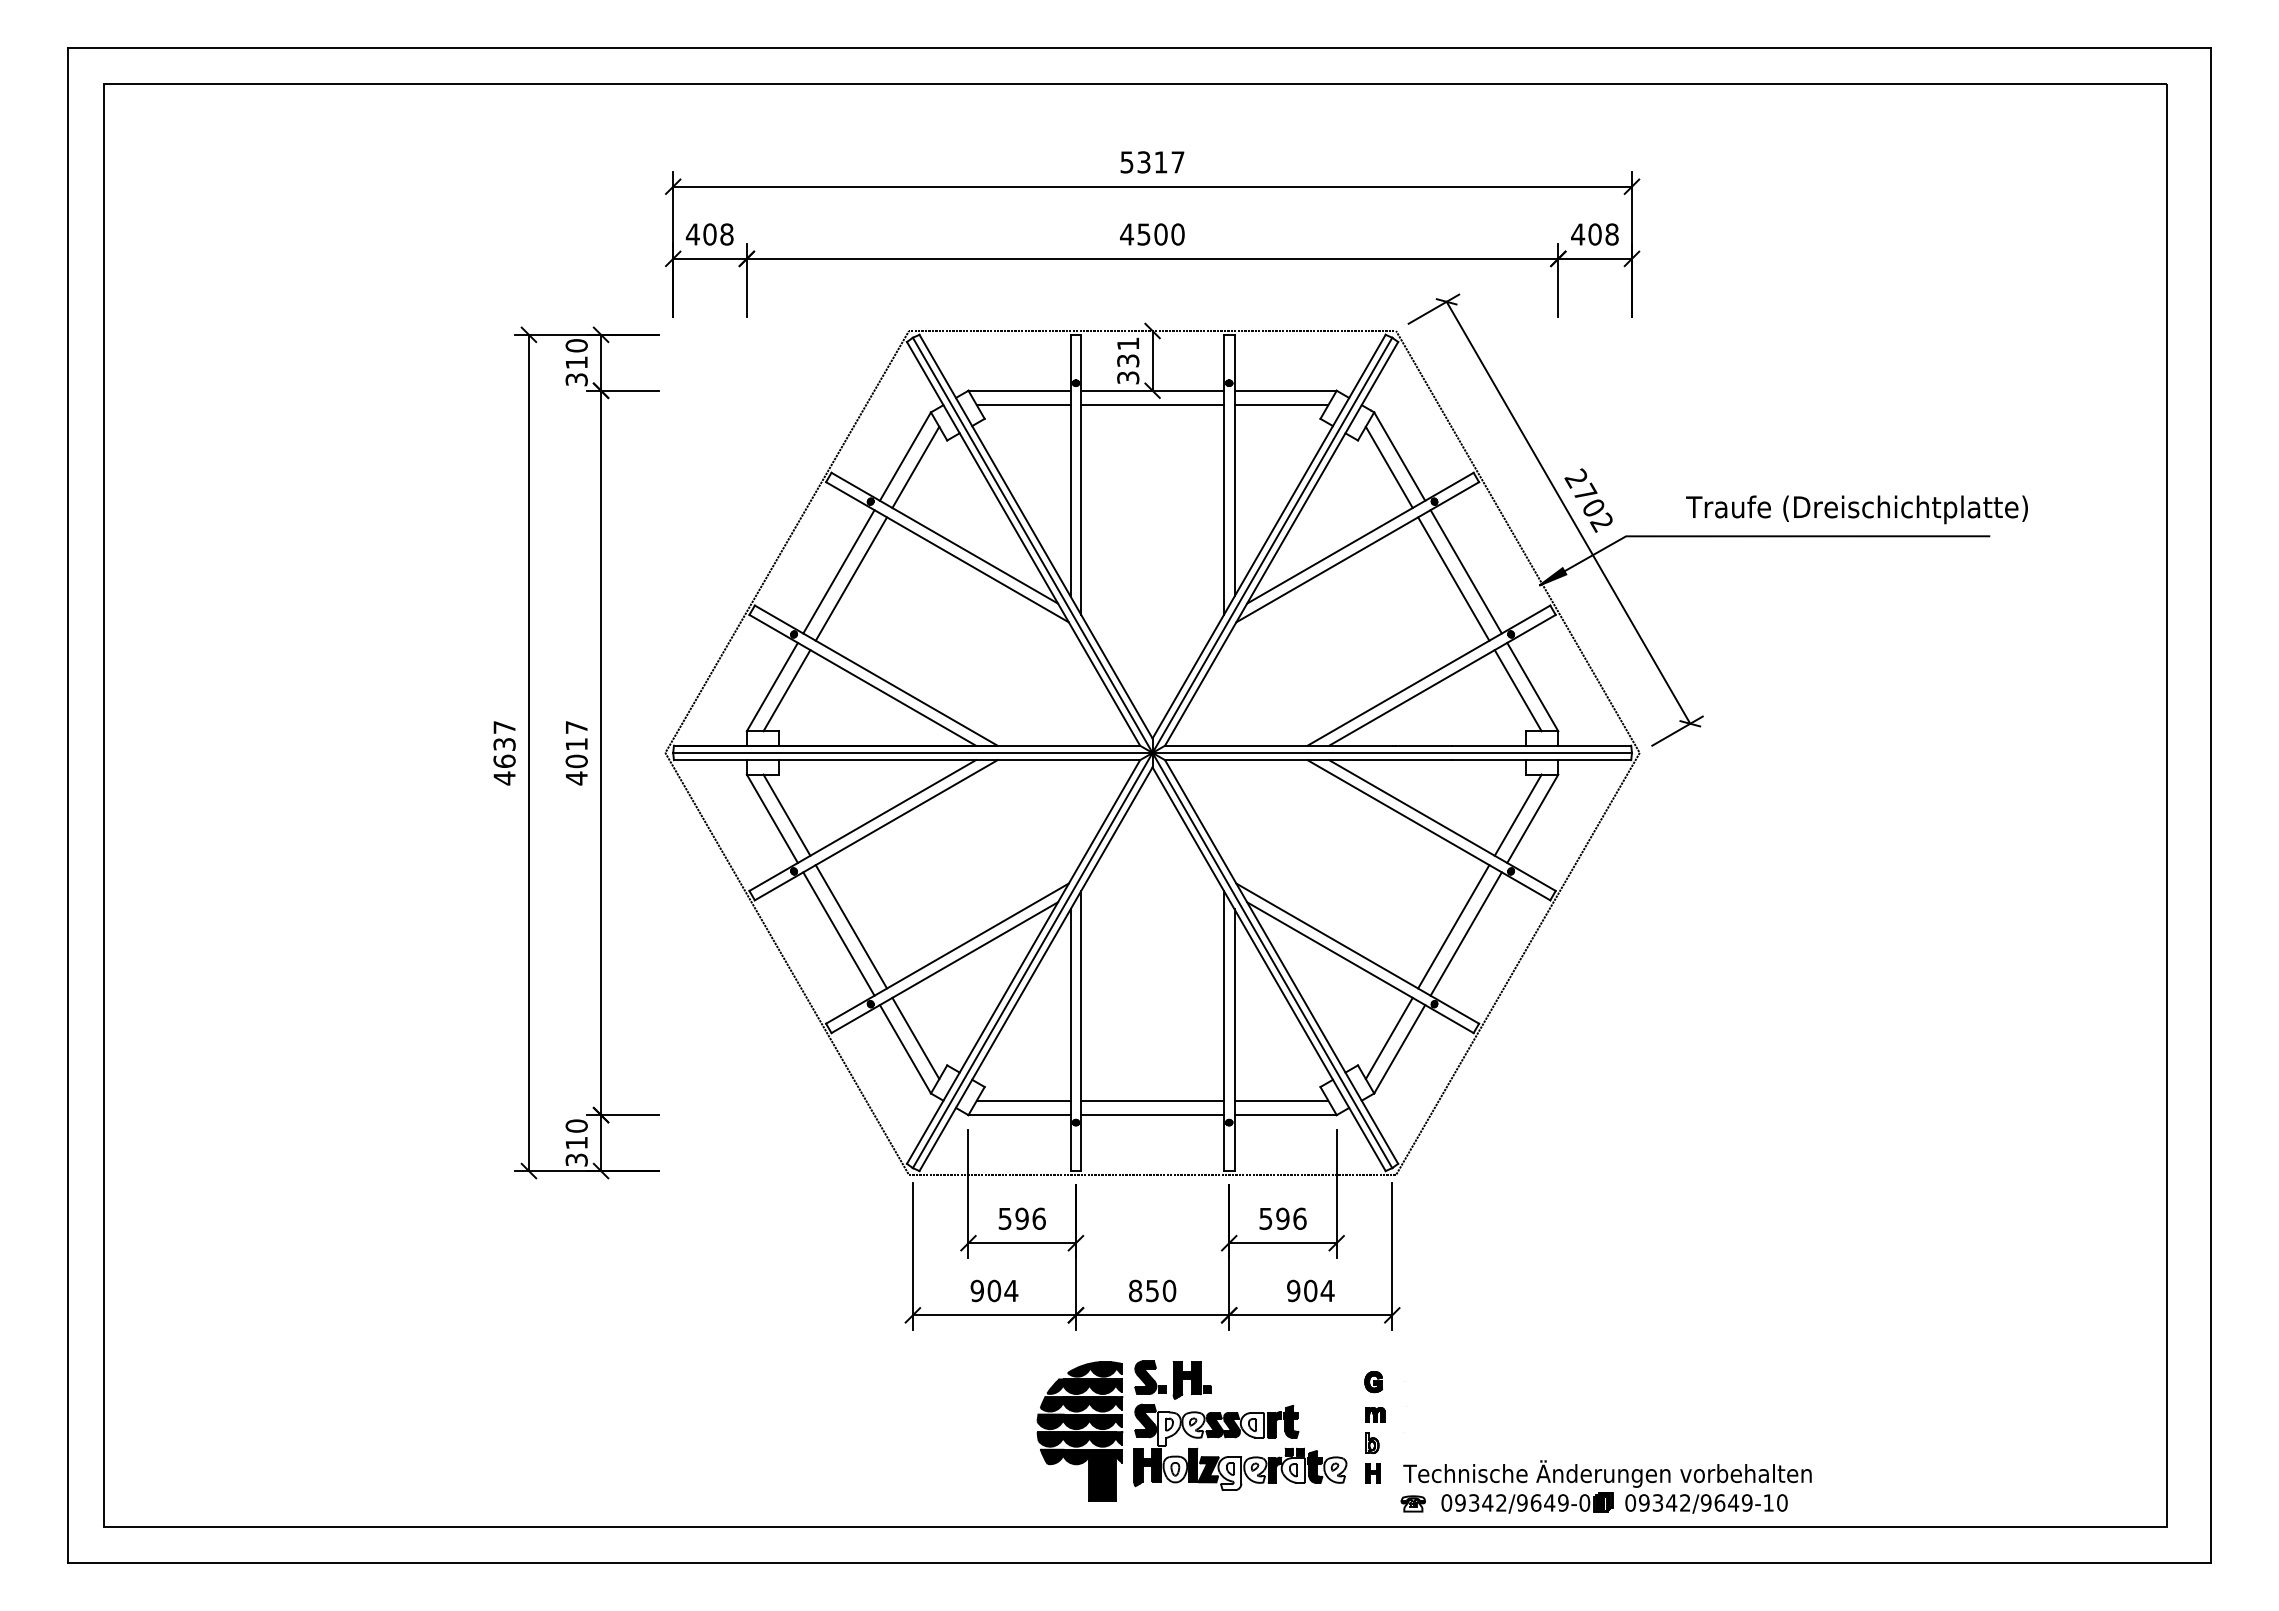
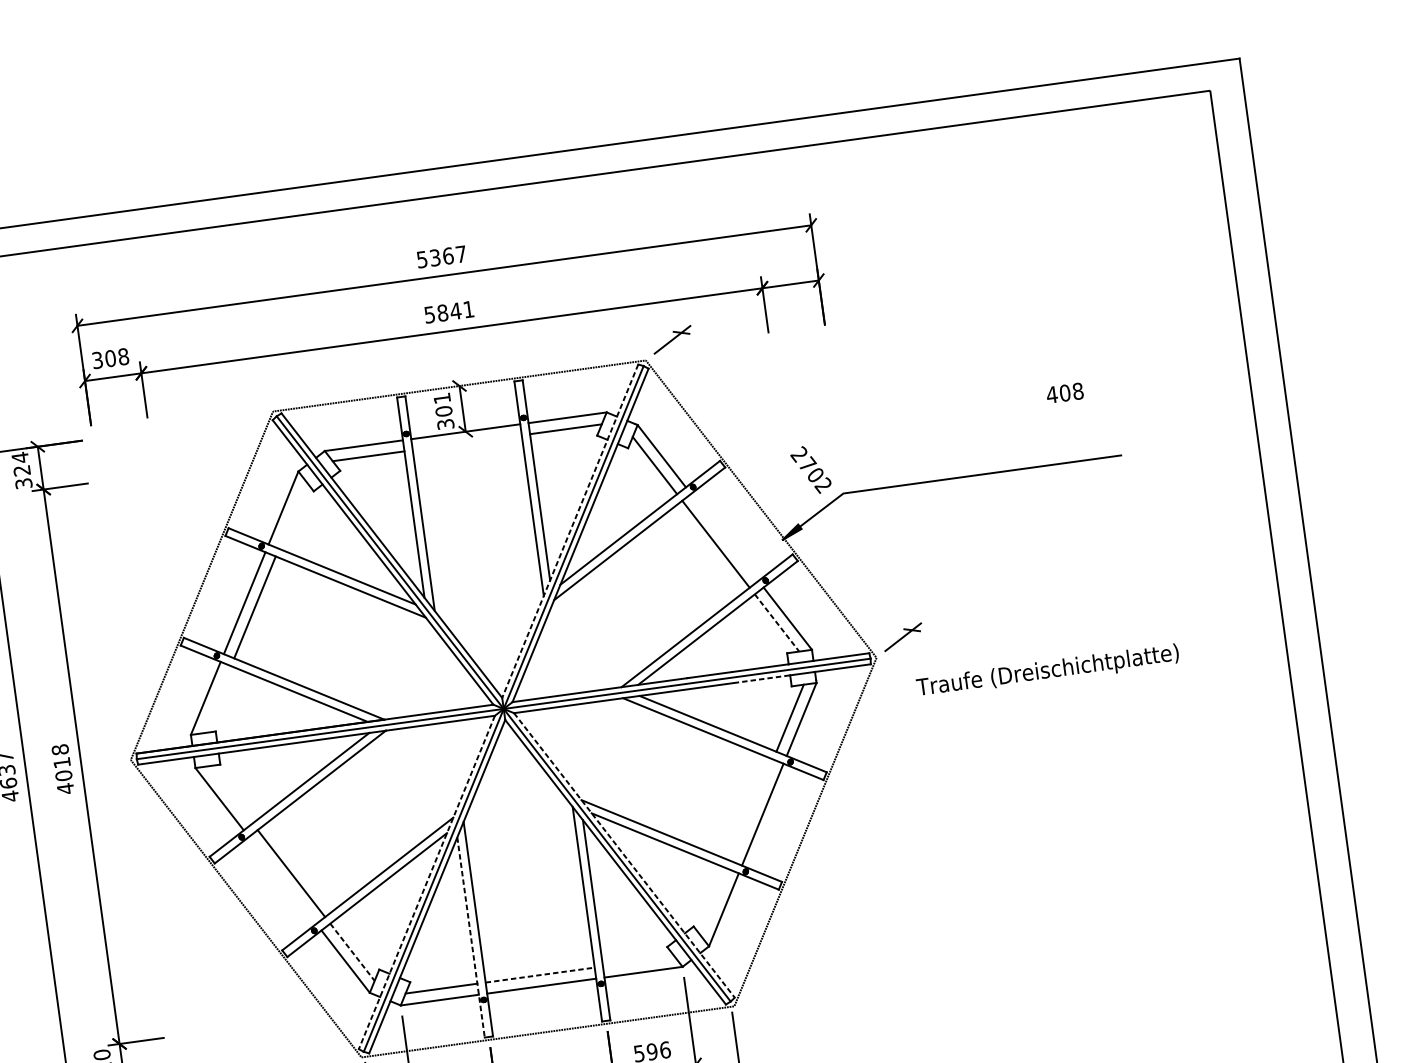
text: (1160, 162) -> (447, 256), 5317 -> 5367
text: (692, 234) -> (97, 360), 408 -> 308
text: (1152, 234) -> (449, 312), 4500 -> 5841
text: (1594, 234) -> (1064, 393), moved
text: (576, 353) -> (20, 463), 310 -> 324
text: (1128, 360) -> (444, 411), 331 -> 301
line: (1152, 405) -> (467, 443), removed
line: (915, 466) -> (292, 514), removed
text: (1856, 509) -> (1047, 671), moved
line: (1568, 512) -> (796, 481), removed
line: (1268, 537) -> (569, 531), solid -> dashed
line: (1465, 571) -> (724, 537), removed
line: (786, 690) -> (216, 699), removed
line: (1518, 690) -> (777, 622), solid -> dashed
text: (576, 727) -> (60, 749), 4017 -> 4018
line: (1488, 760) -> (761, 679), solid -> dashed
line: (786, 814) -> (230, 794), removed
line: (1453, 926) -> (752, 810), removed
line: (838, 933) -> (282, 880), removed
line: (1023, 962) -> (426, 882), solid -> dashed
line: (1281, 962) -> (624, 855), solid -> dashed
line: (915, 1038) -> (352, 952), solid -> dashed
line: (1388, 1038) -> (714, 902), removed
line: (1070, 1040) -> (471, 937), solid -> dashed
line: (1153, 1100) -> (540, 974), solid -> dashed
line: (1281, 1100) -> (638, 961), removed

